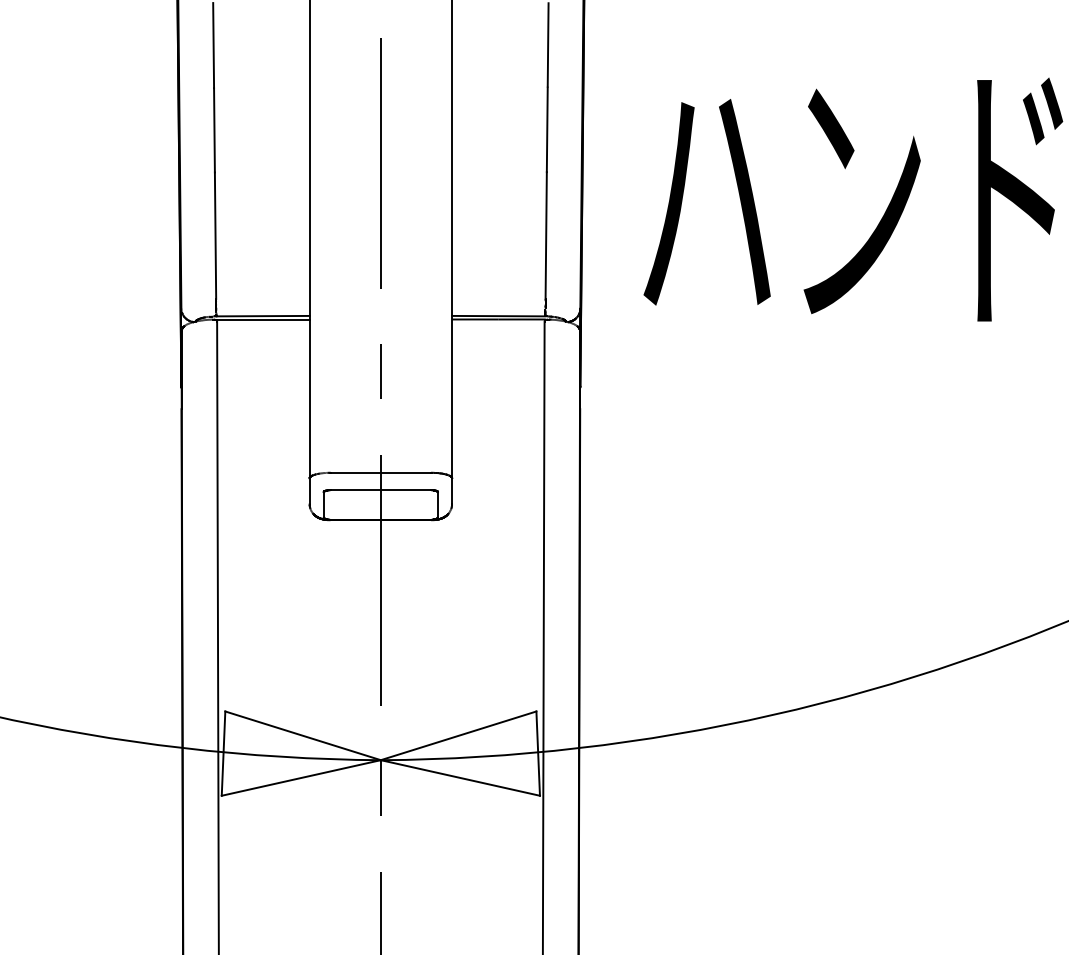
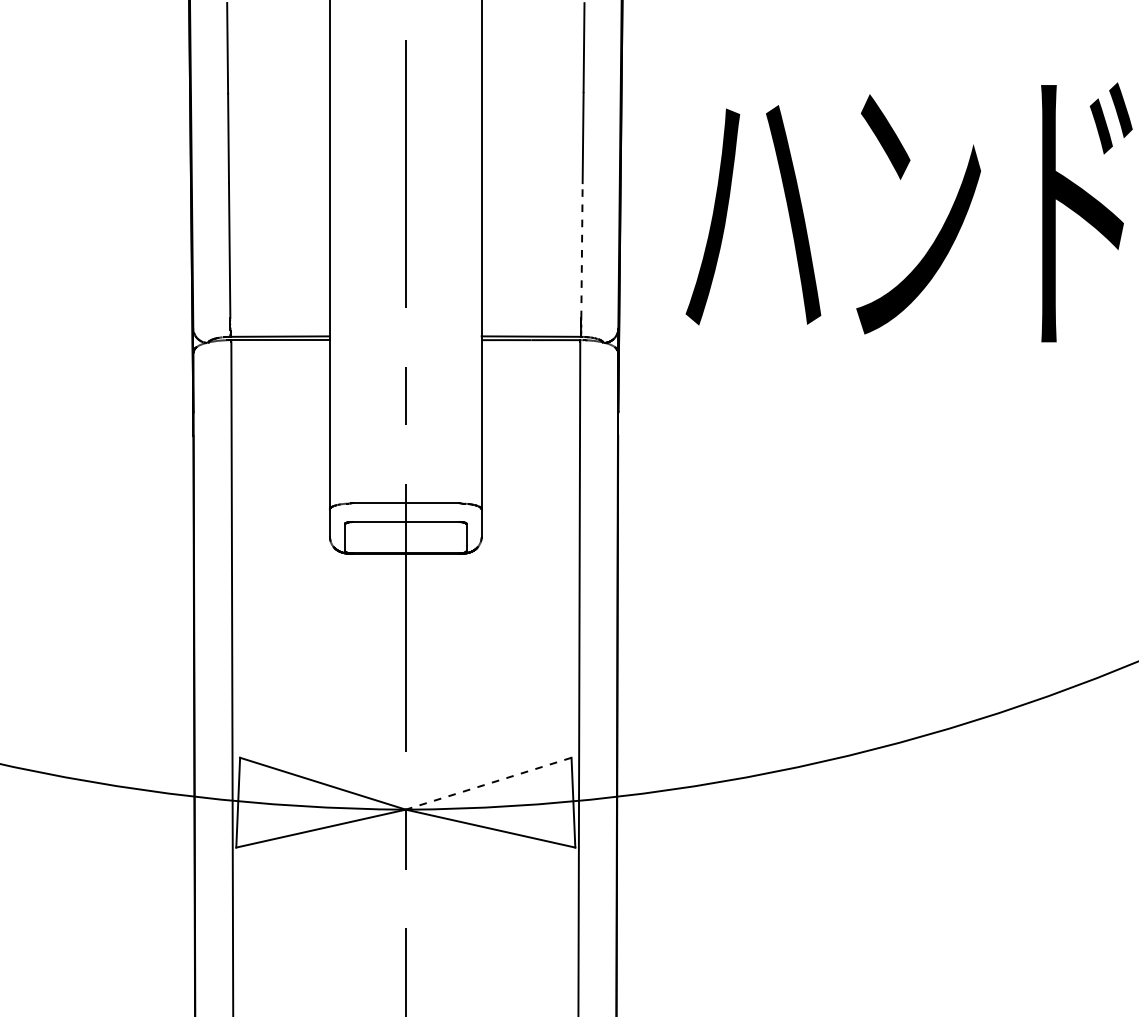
line: (546, 235) -> (582, 250), solid -> dashed
line: (458, 735) -> (488, 783), solid -> dashed

